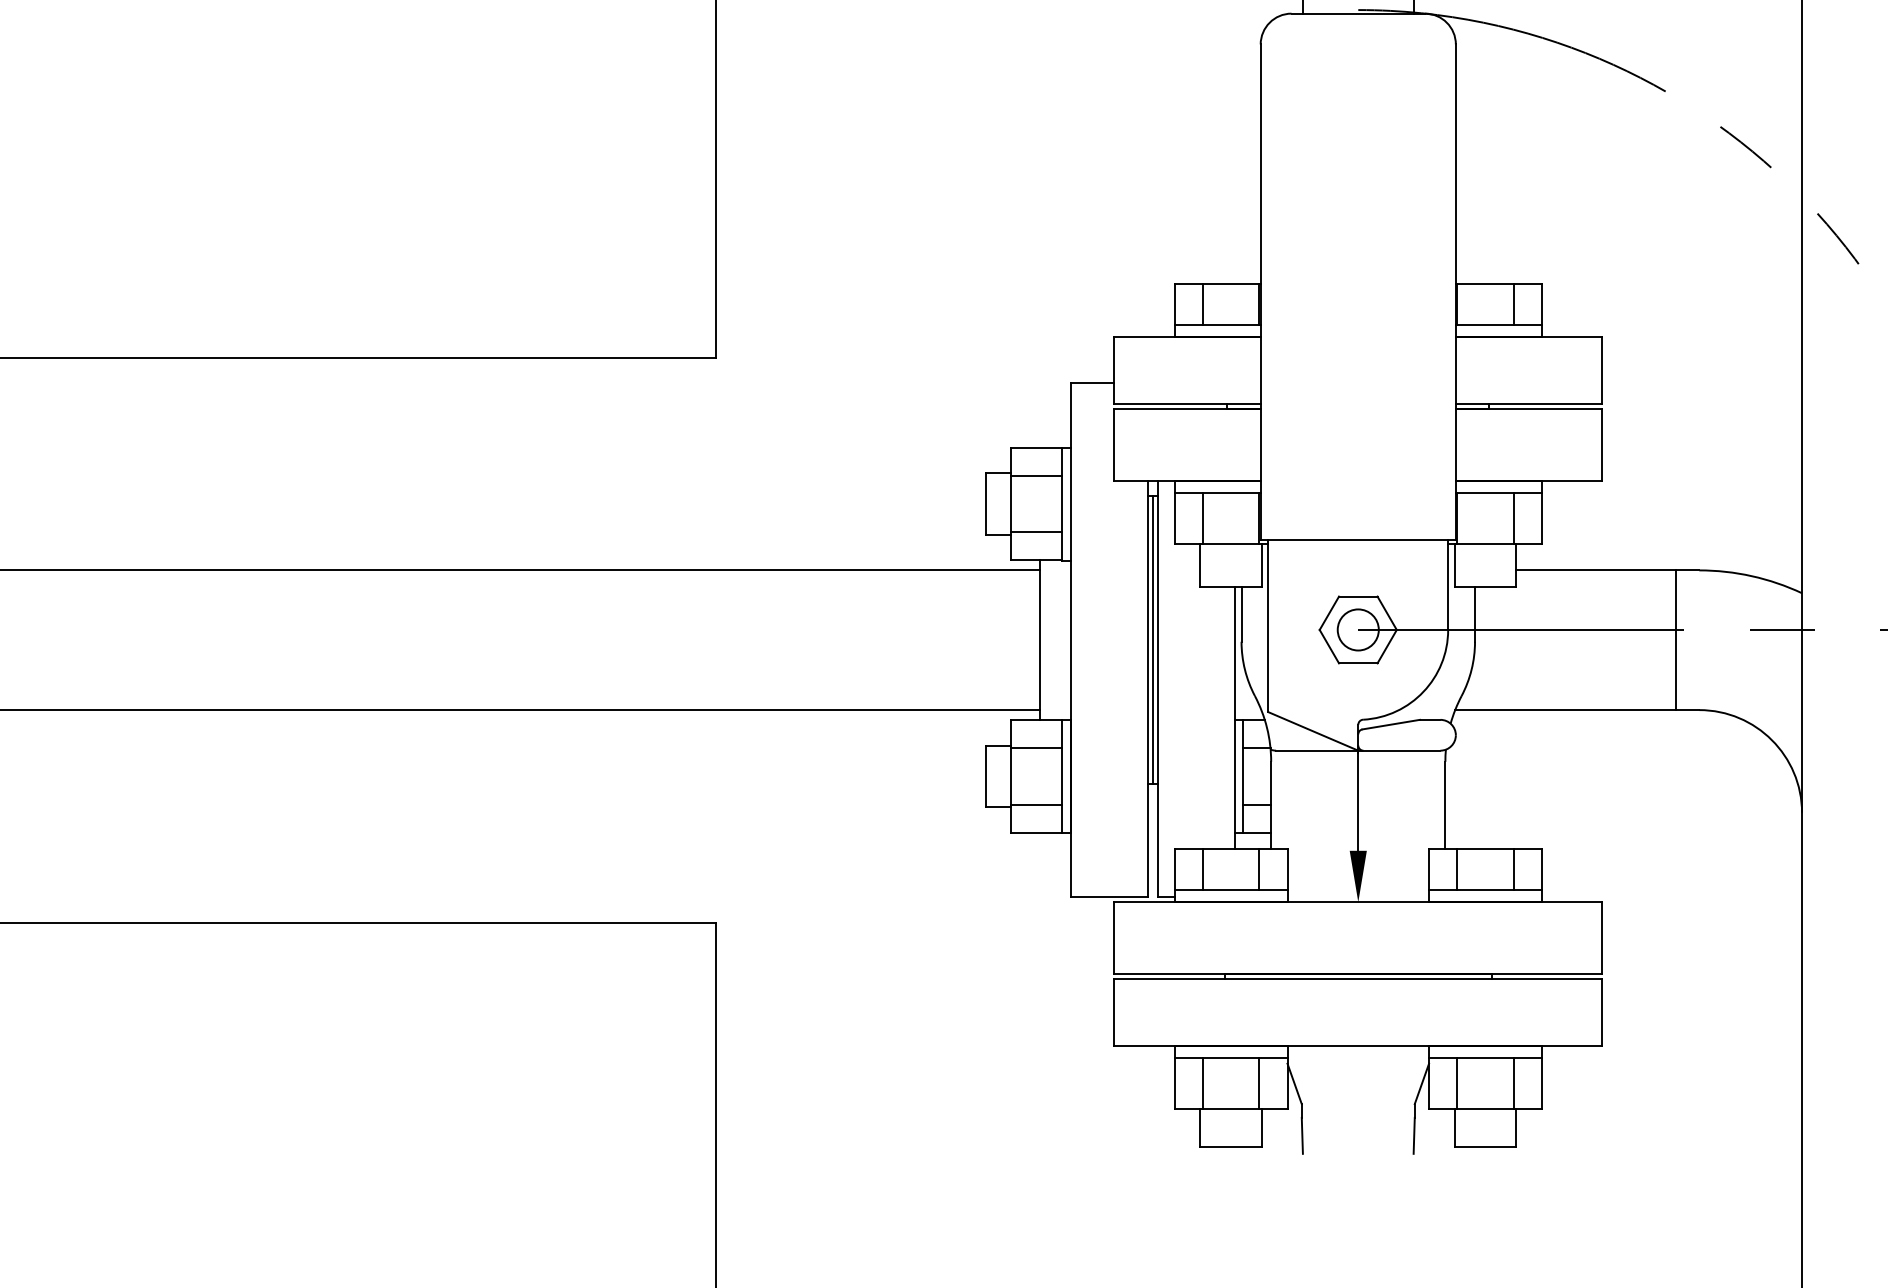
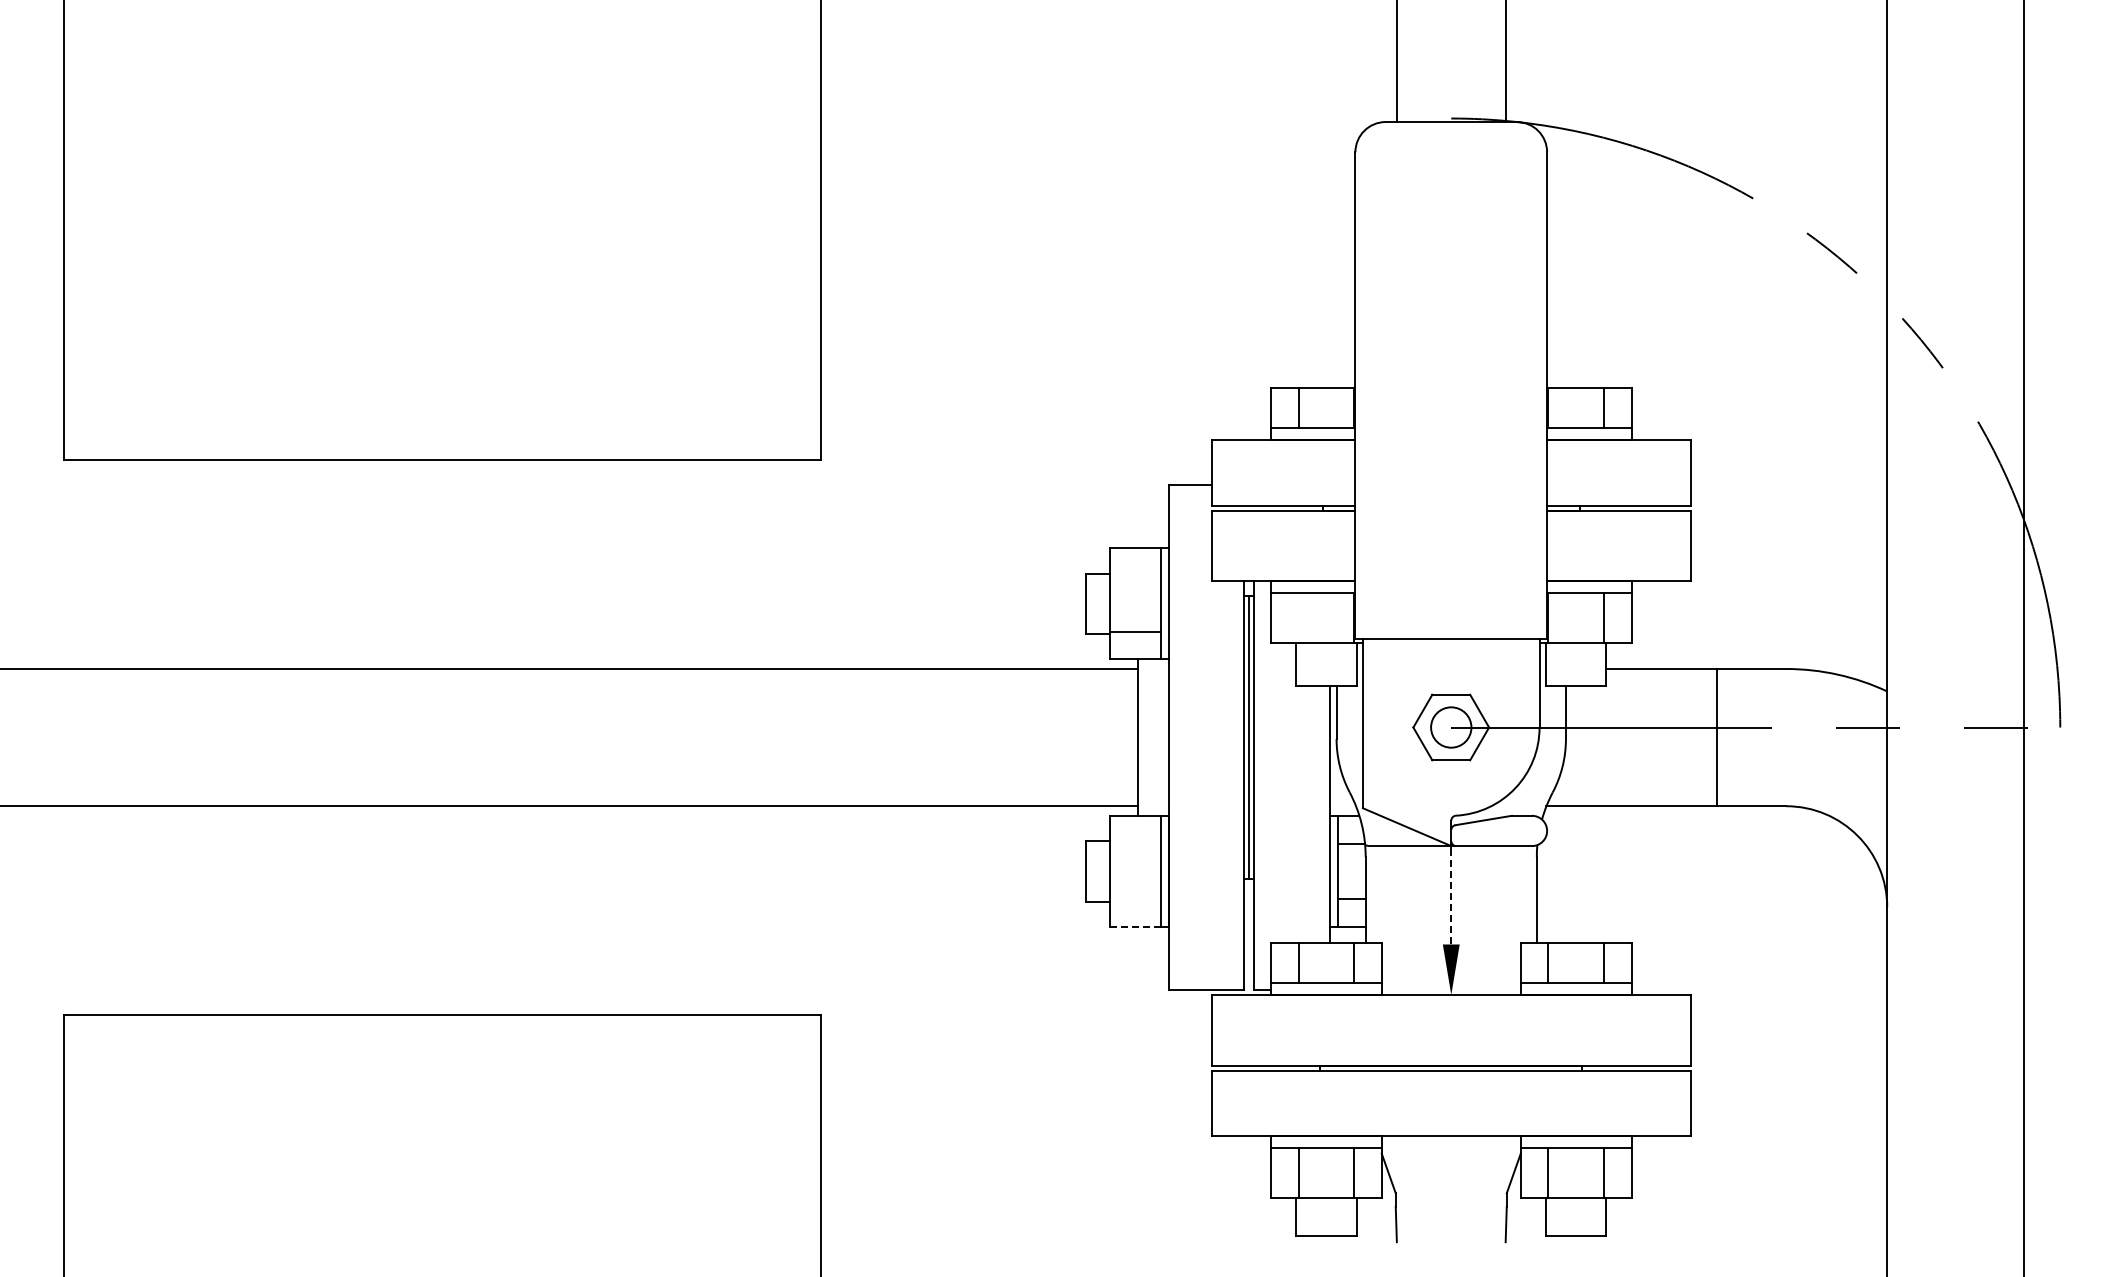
line: (1036, 476) -> (1135, 576), removed
line: (1202, 517) -> (1298, 617), removed
line: (1676, 640) -> (1716, 737), moved
line: (1036, 748) -> (1135, 843), removed
line: (1358, 800) -> (1451, 895), solid -> dashed
line: (1036, 805) -> (1135, 899), removed
line: (1036, 832) -> (1135, 926), solid -> dashed

